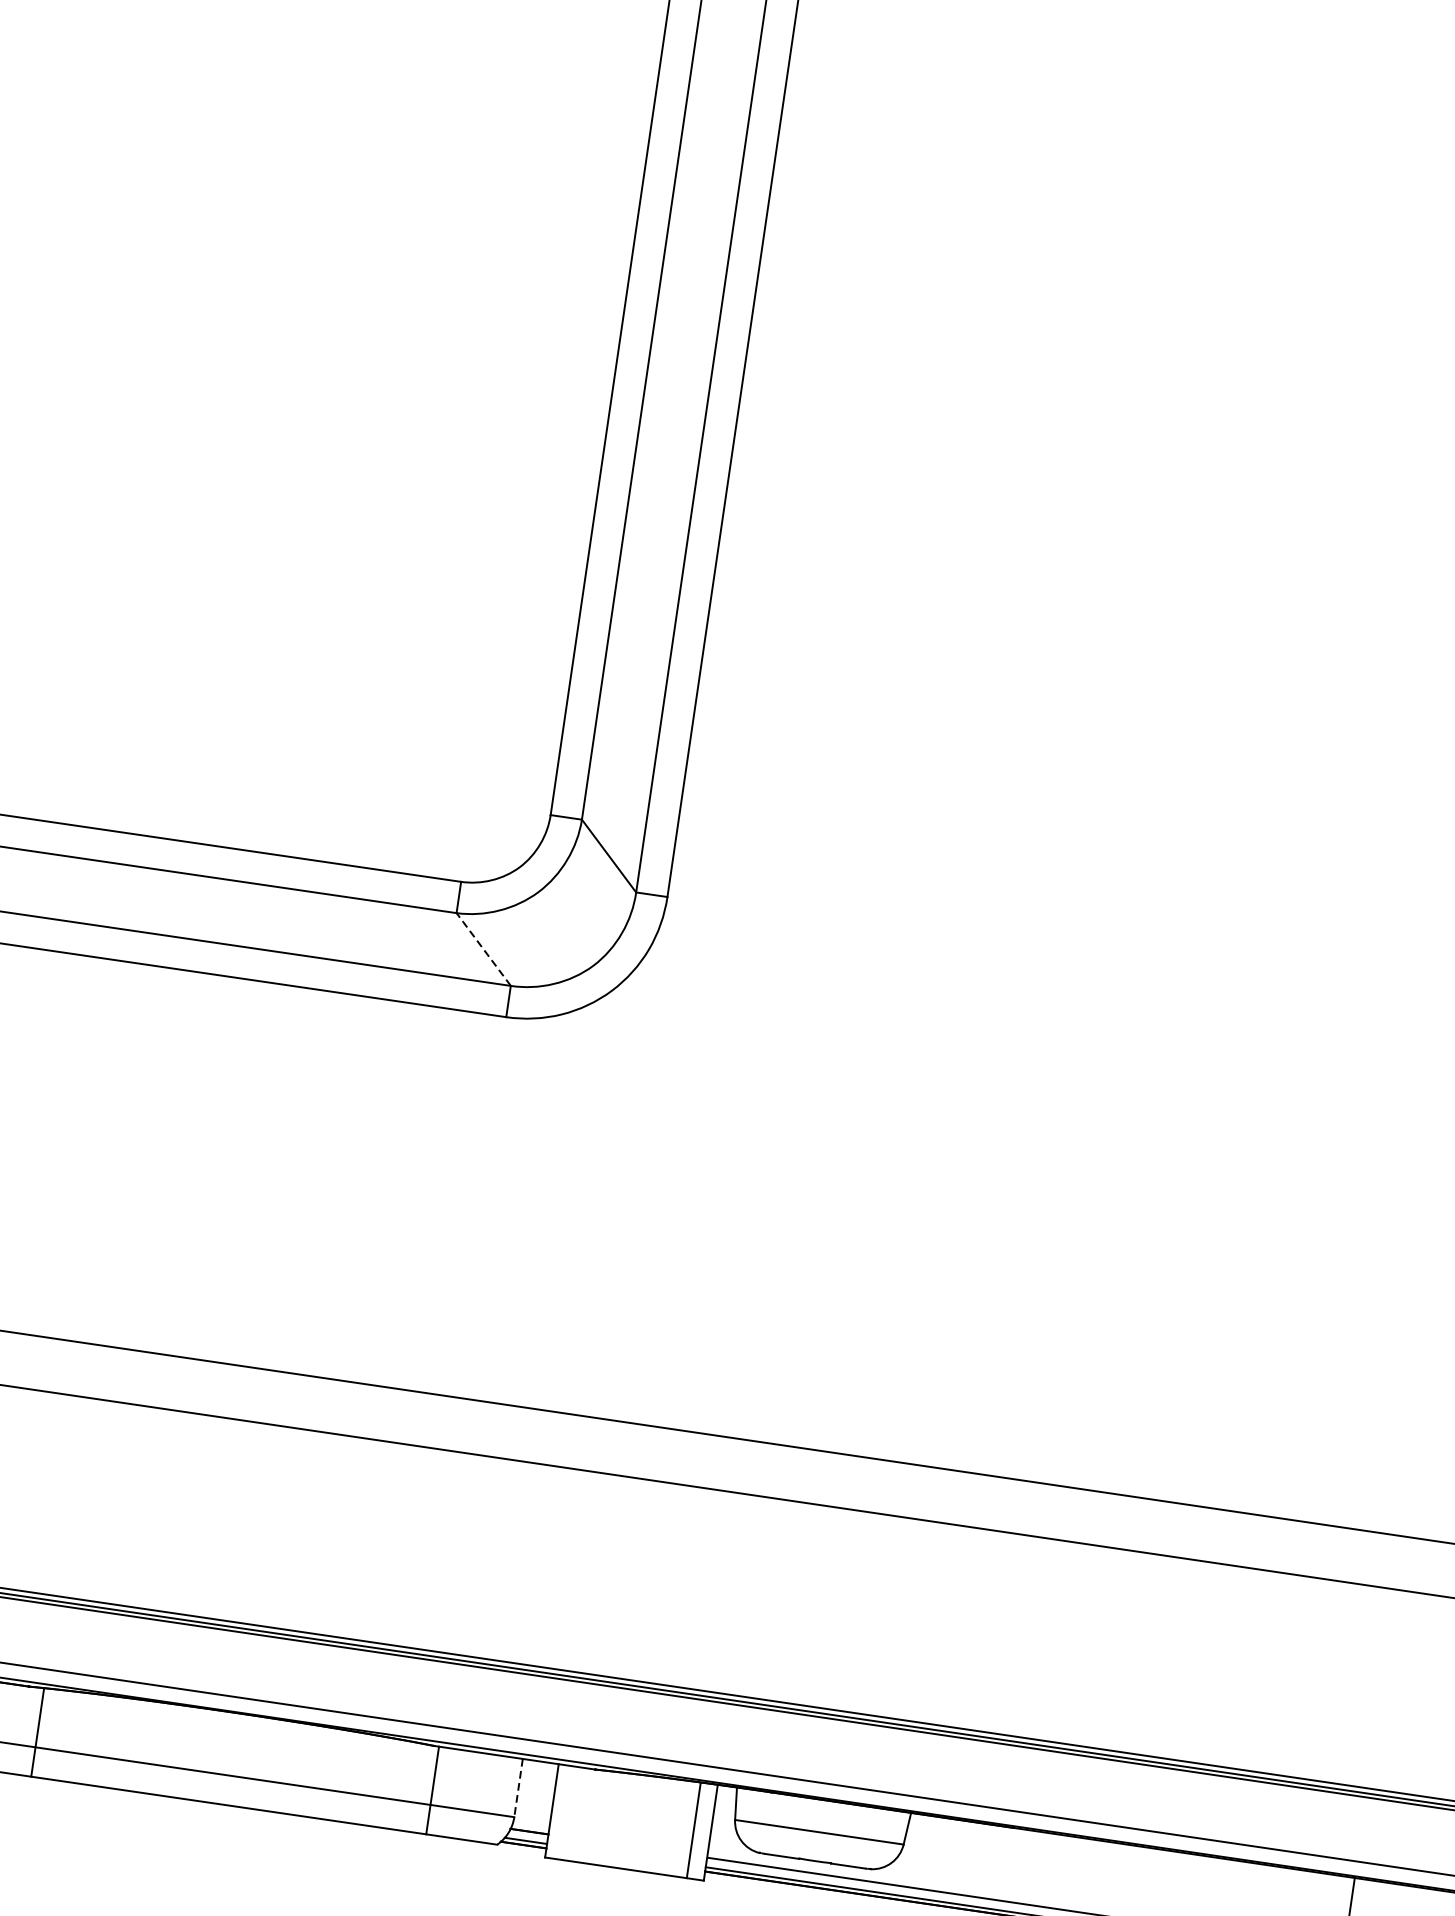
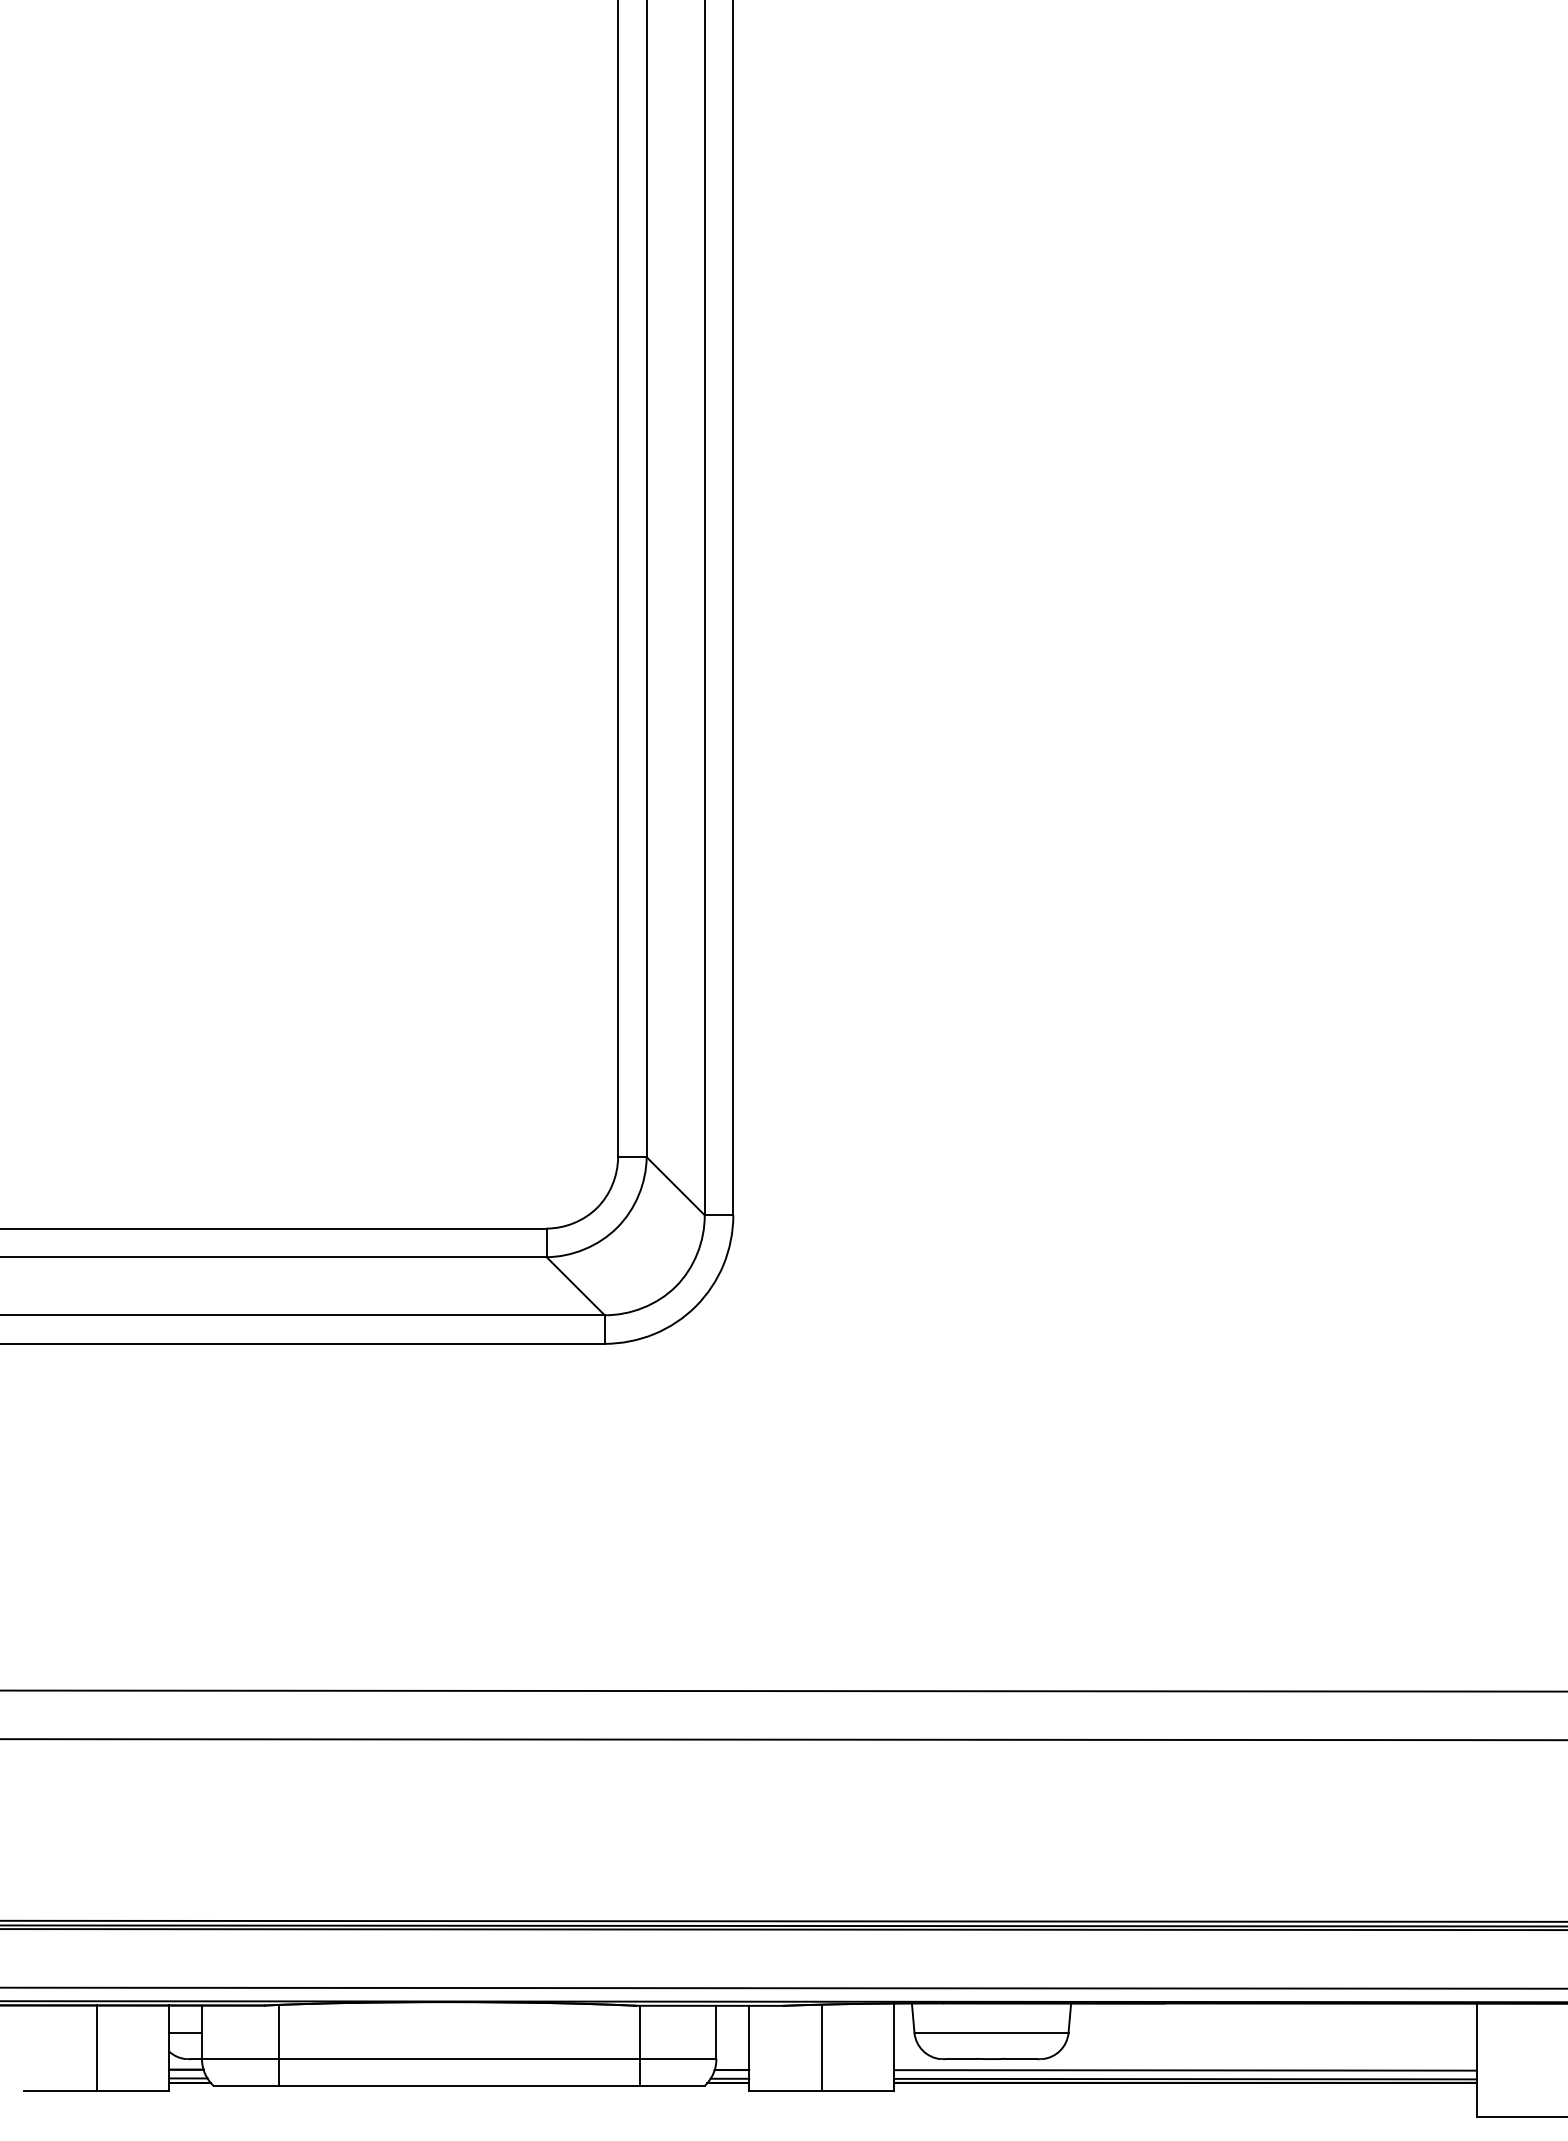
line: (483, 948) -> (575, 1285), dashed -> solid
line: (518, 1788) -> (716, 2032), dashed -> solid
line: (693, 1830) -> (821, 2047), moved

